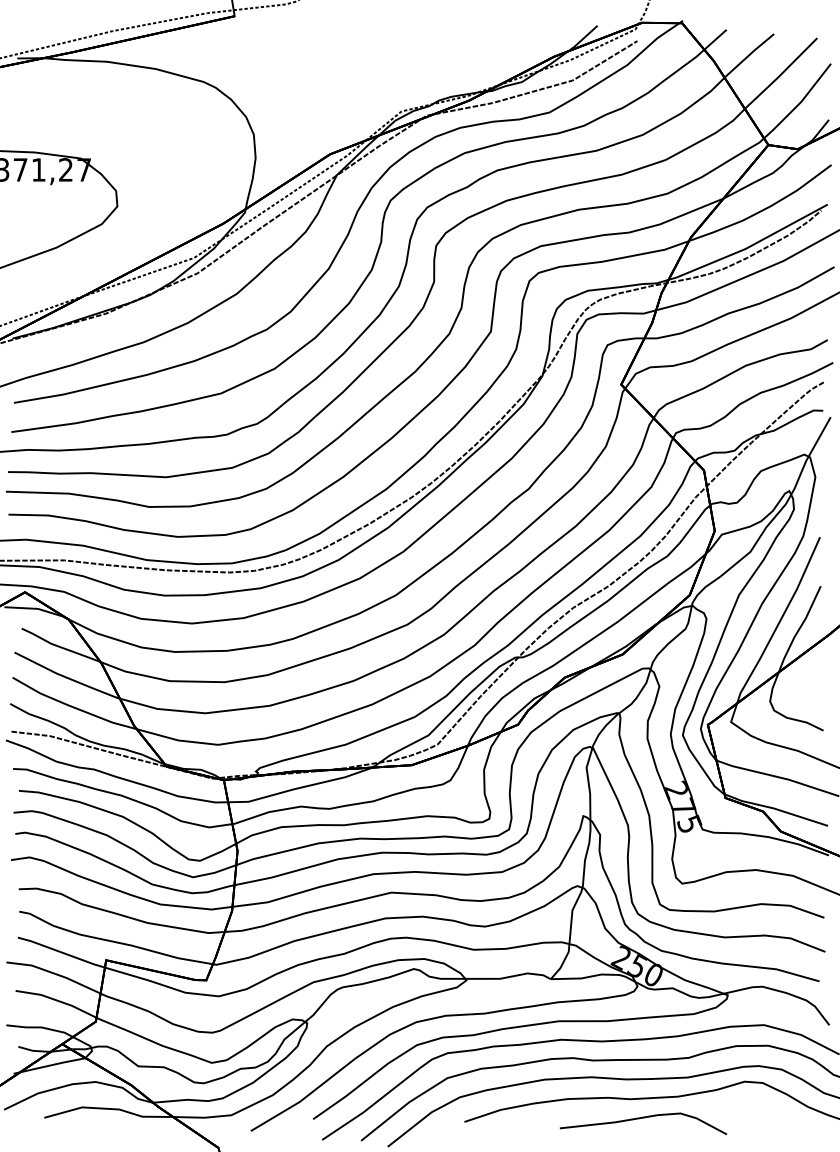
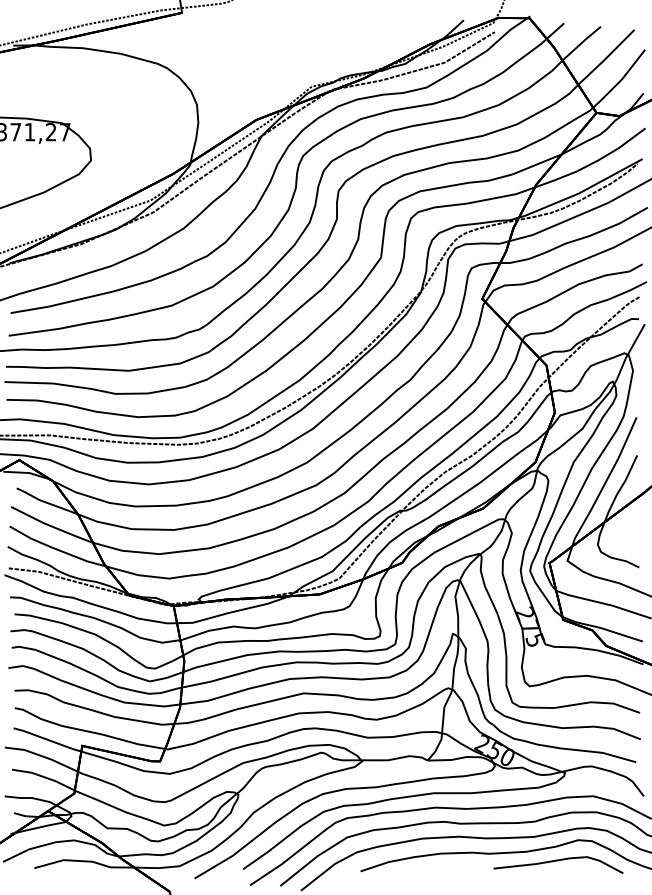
curve: (643, 1118) -> (558, 860), moved

